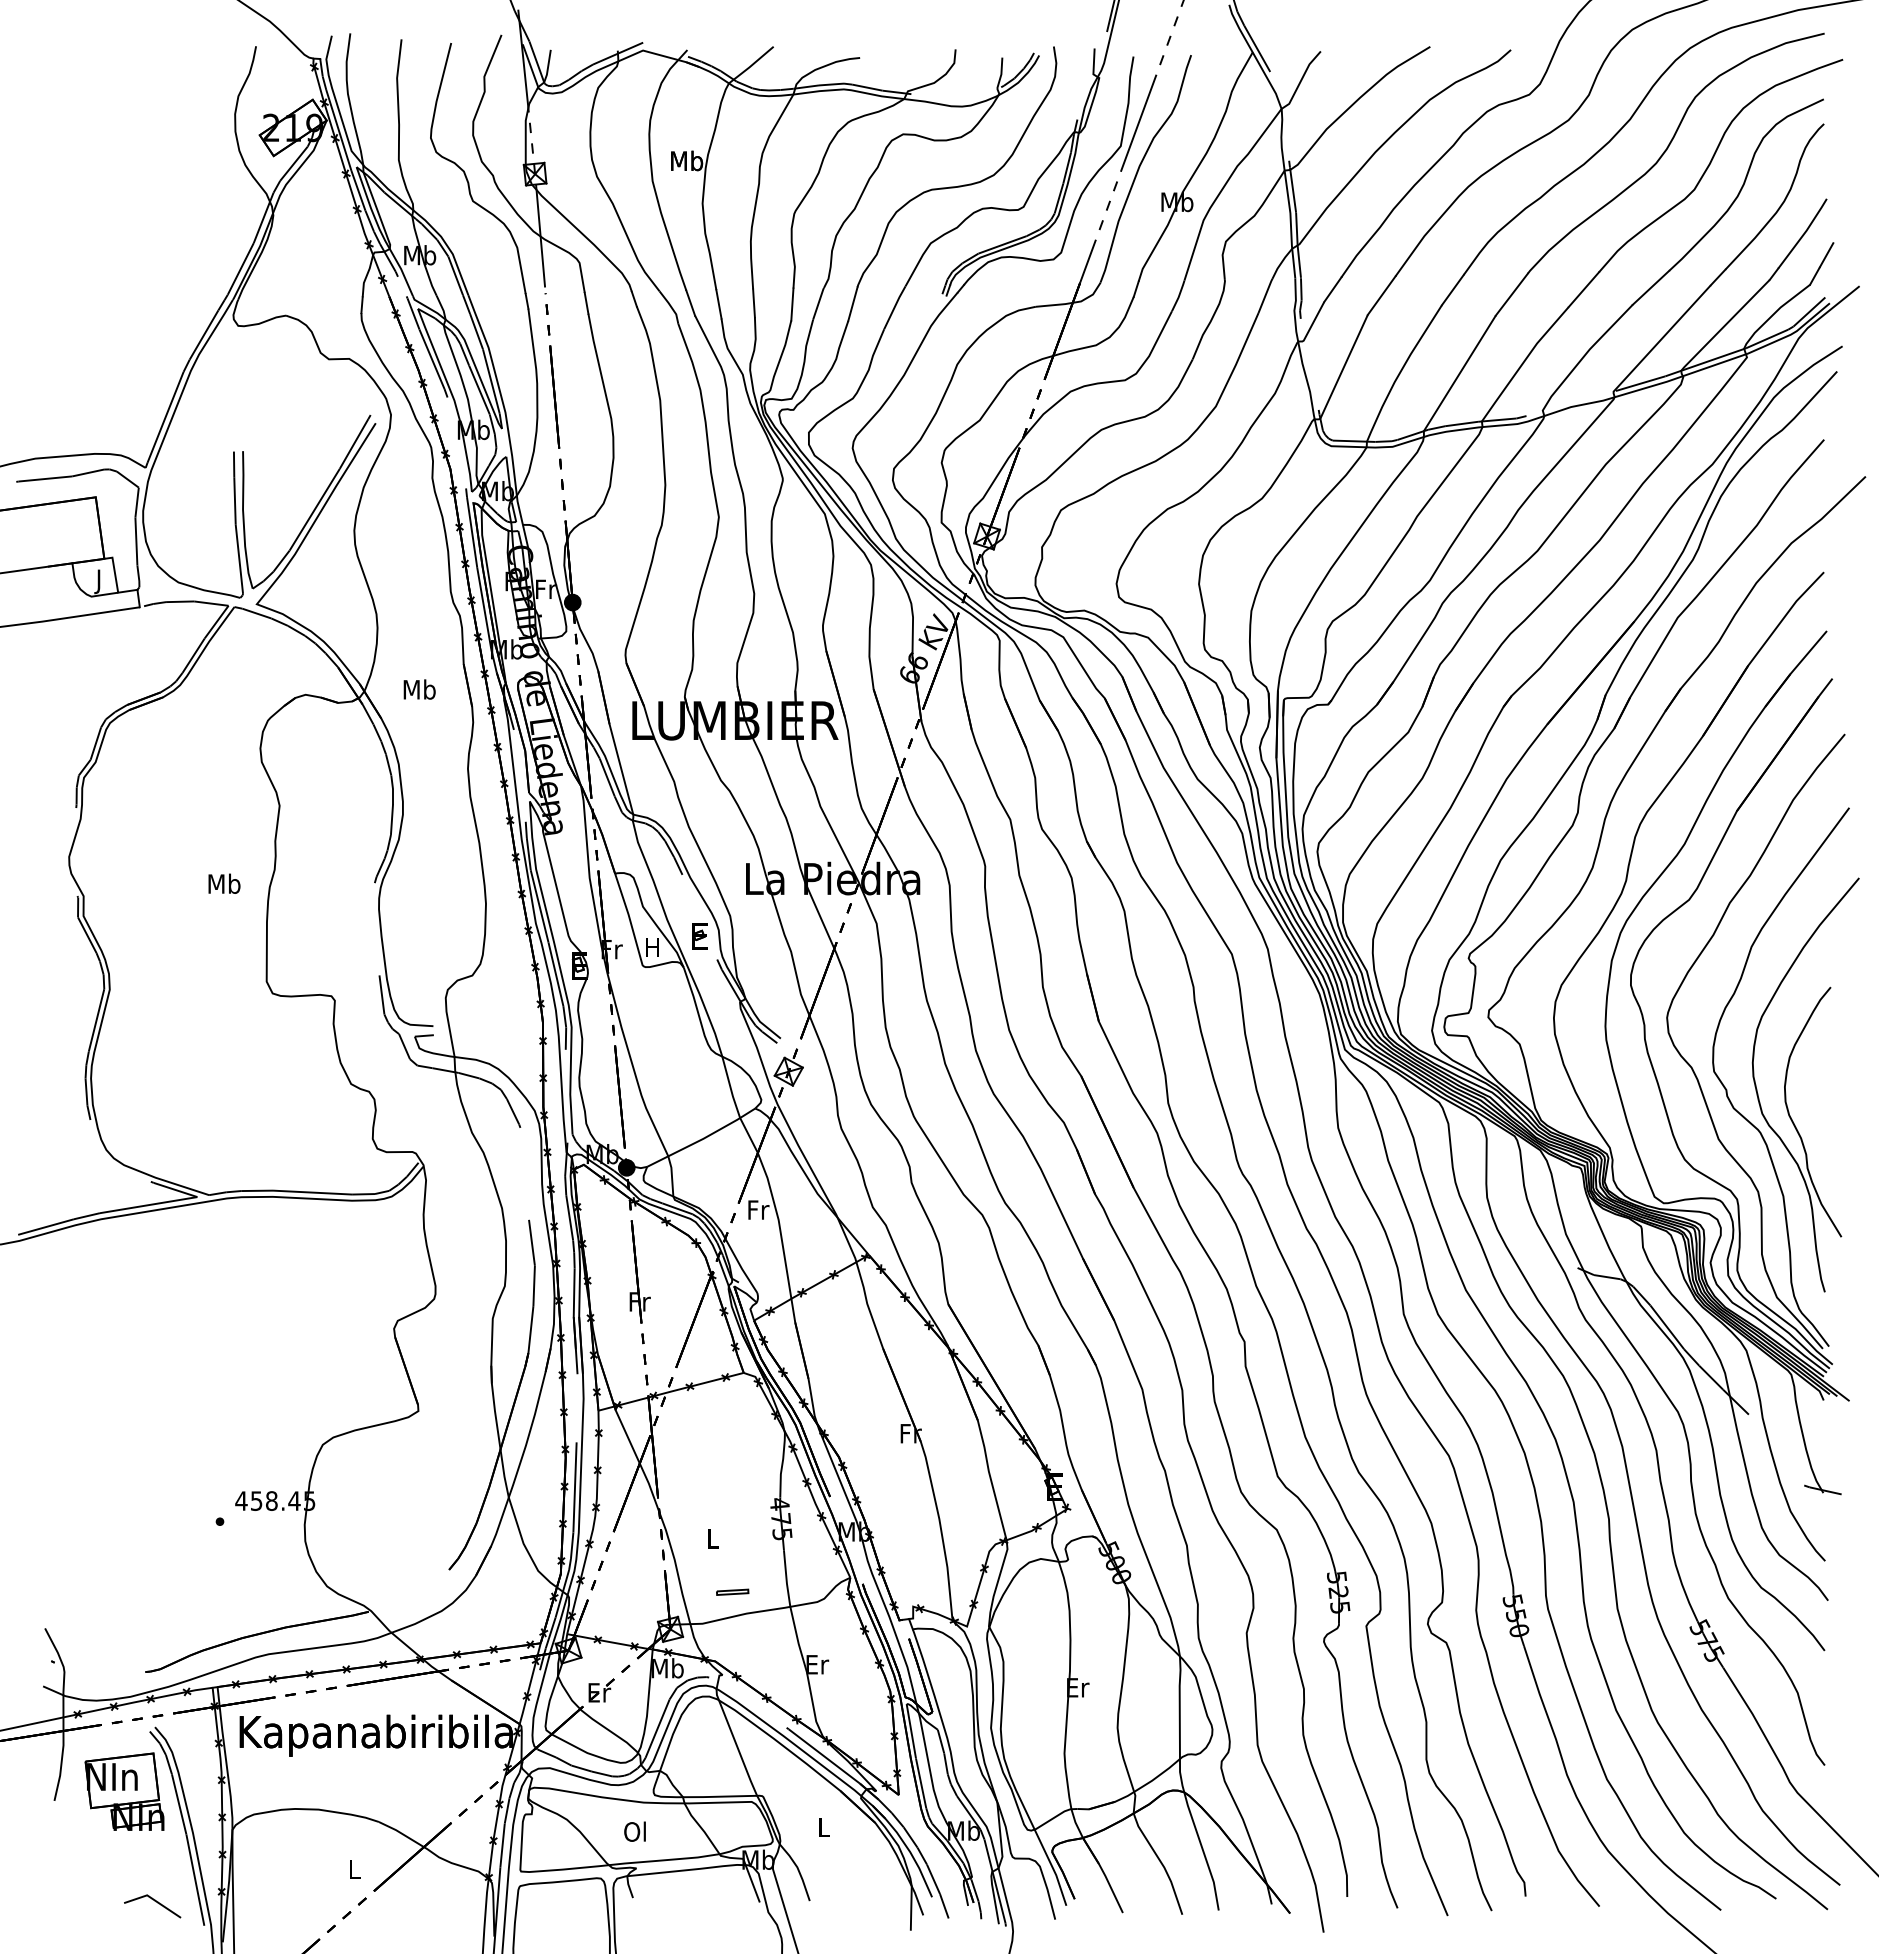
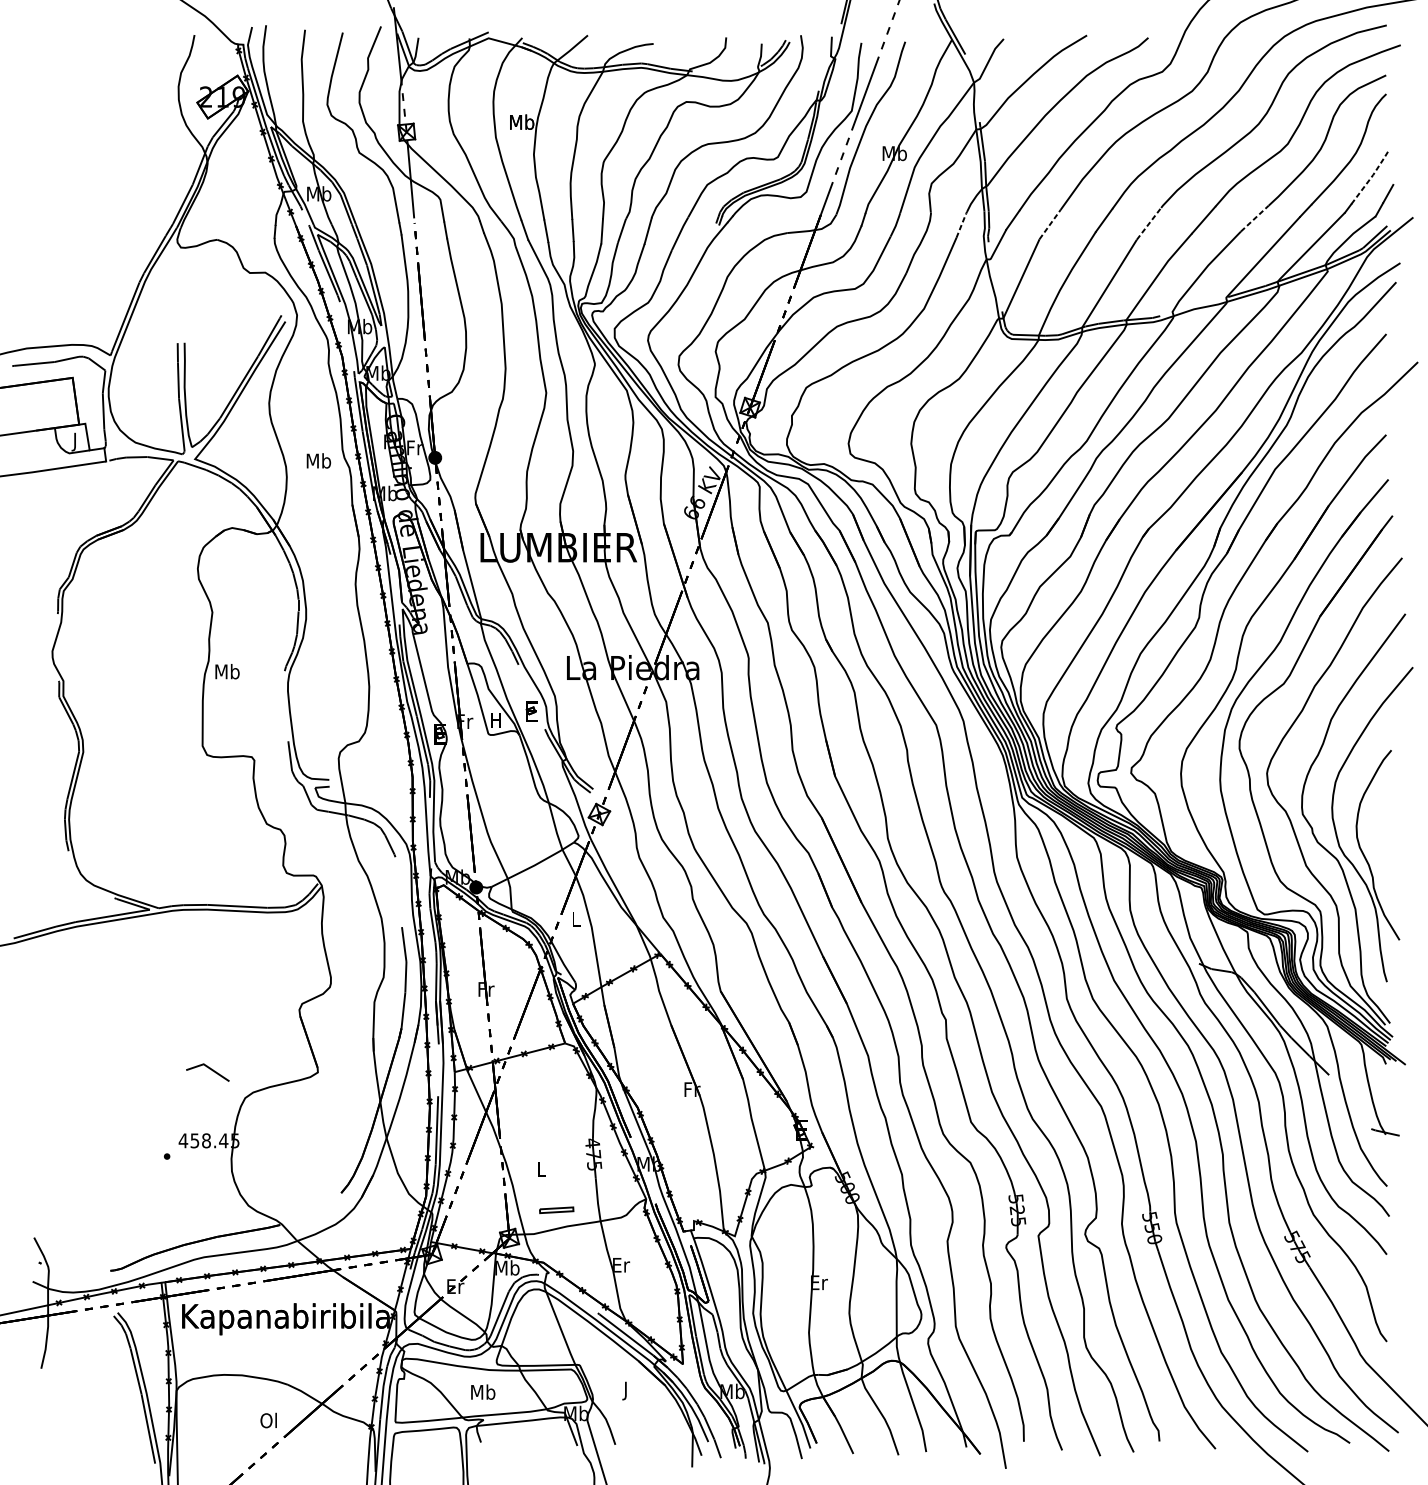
line: (1804, 232) -> (1371, 176), solid -> dashed
line: (1650, 287) -> (1254, 218), solid -> dashed
line: (1265, 294) -> (961, 223), solid -> dashed
line: (1512, 294) -> (1149, 223), solid -> dashed
line: (1381, 295) -> (1049, 224), solid -> dashed
text: (419, 689) -> (318, 460), moved
text: (224, 883) -> (227, 671), moved
text: (758, 1209) -> (576, 919), Fr -> L
part: (732, 1591) -> (556, 1209), size x1.4
part: (124, 1791) -> (94, 1361), removed
text: (823, 1830) -> (625, 1391), L -> J
text: (635, 1831) -> (482, 1392), Ol -> Mb
text: (353, 1868) -> (268, 1420), L -> Ol
line: (154, 1901) -> (209, 1068), moved

